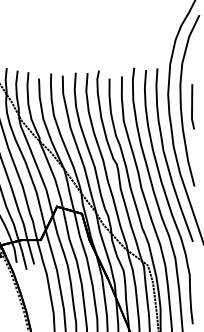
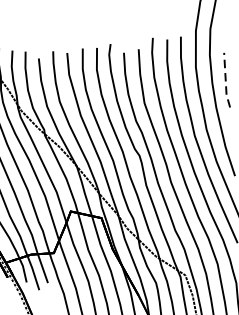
line: (192, 106) -> (226, 79), solid -> dashed

